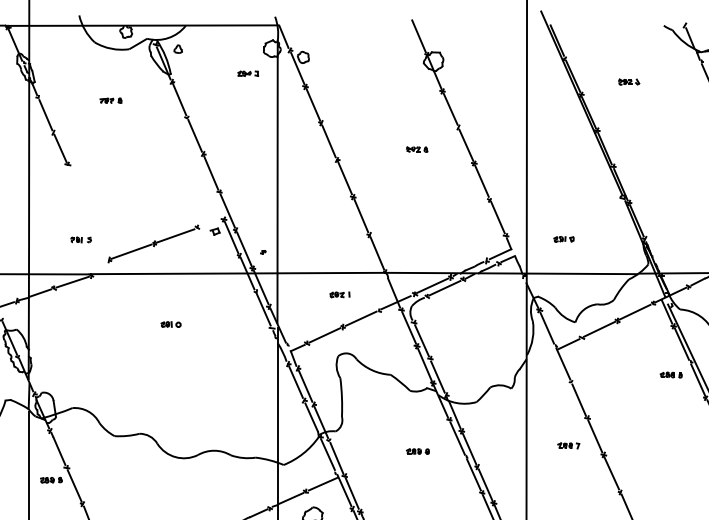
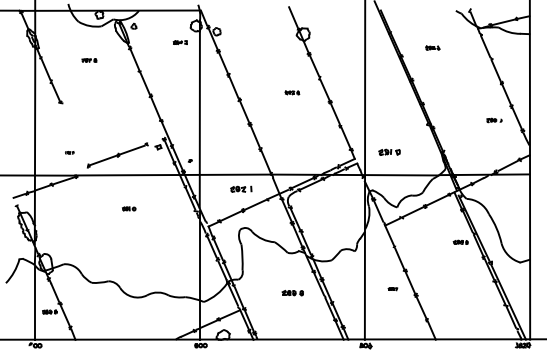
part: (80, 239) -> (69, 152), size x0.6
part: (563, 239) -> (389, 152), size x1.6
part: (338, 293) -> (240, 188), size x1.6
part: (568, 444) -> (392, 288), size x0.6
part: (417, 450) -> (292, 292), size x1.4

